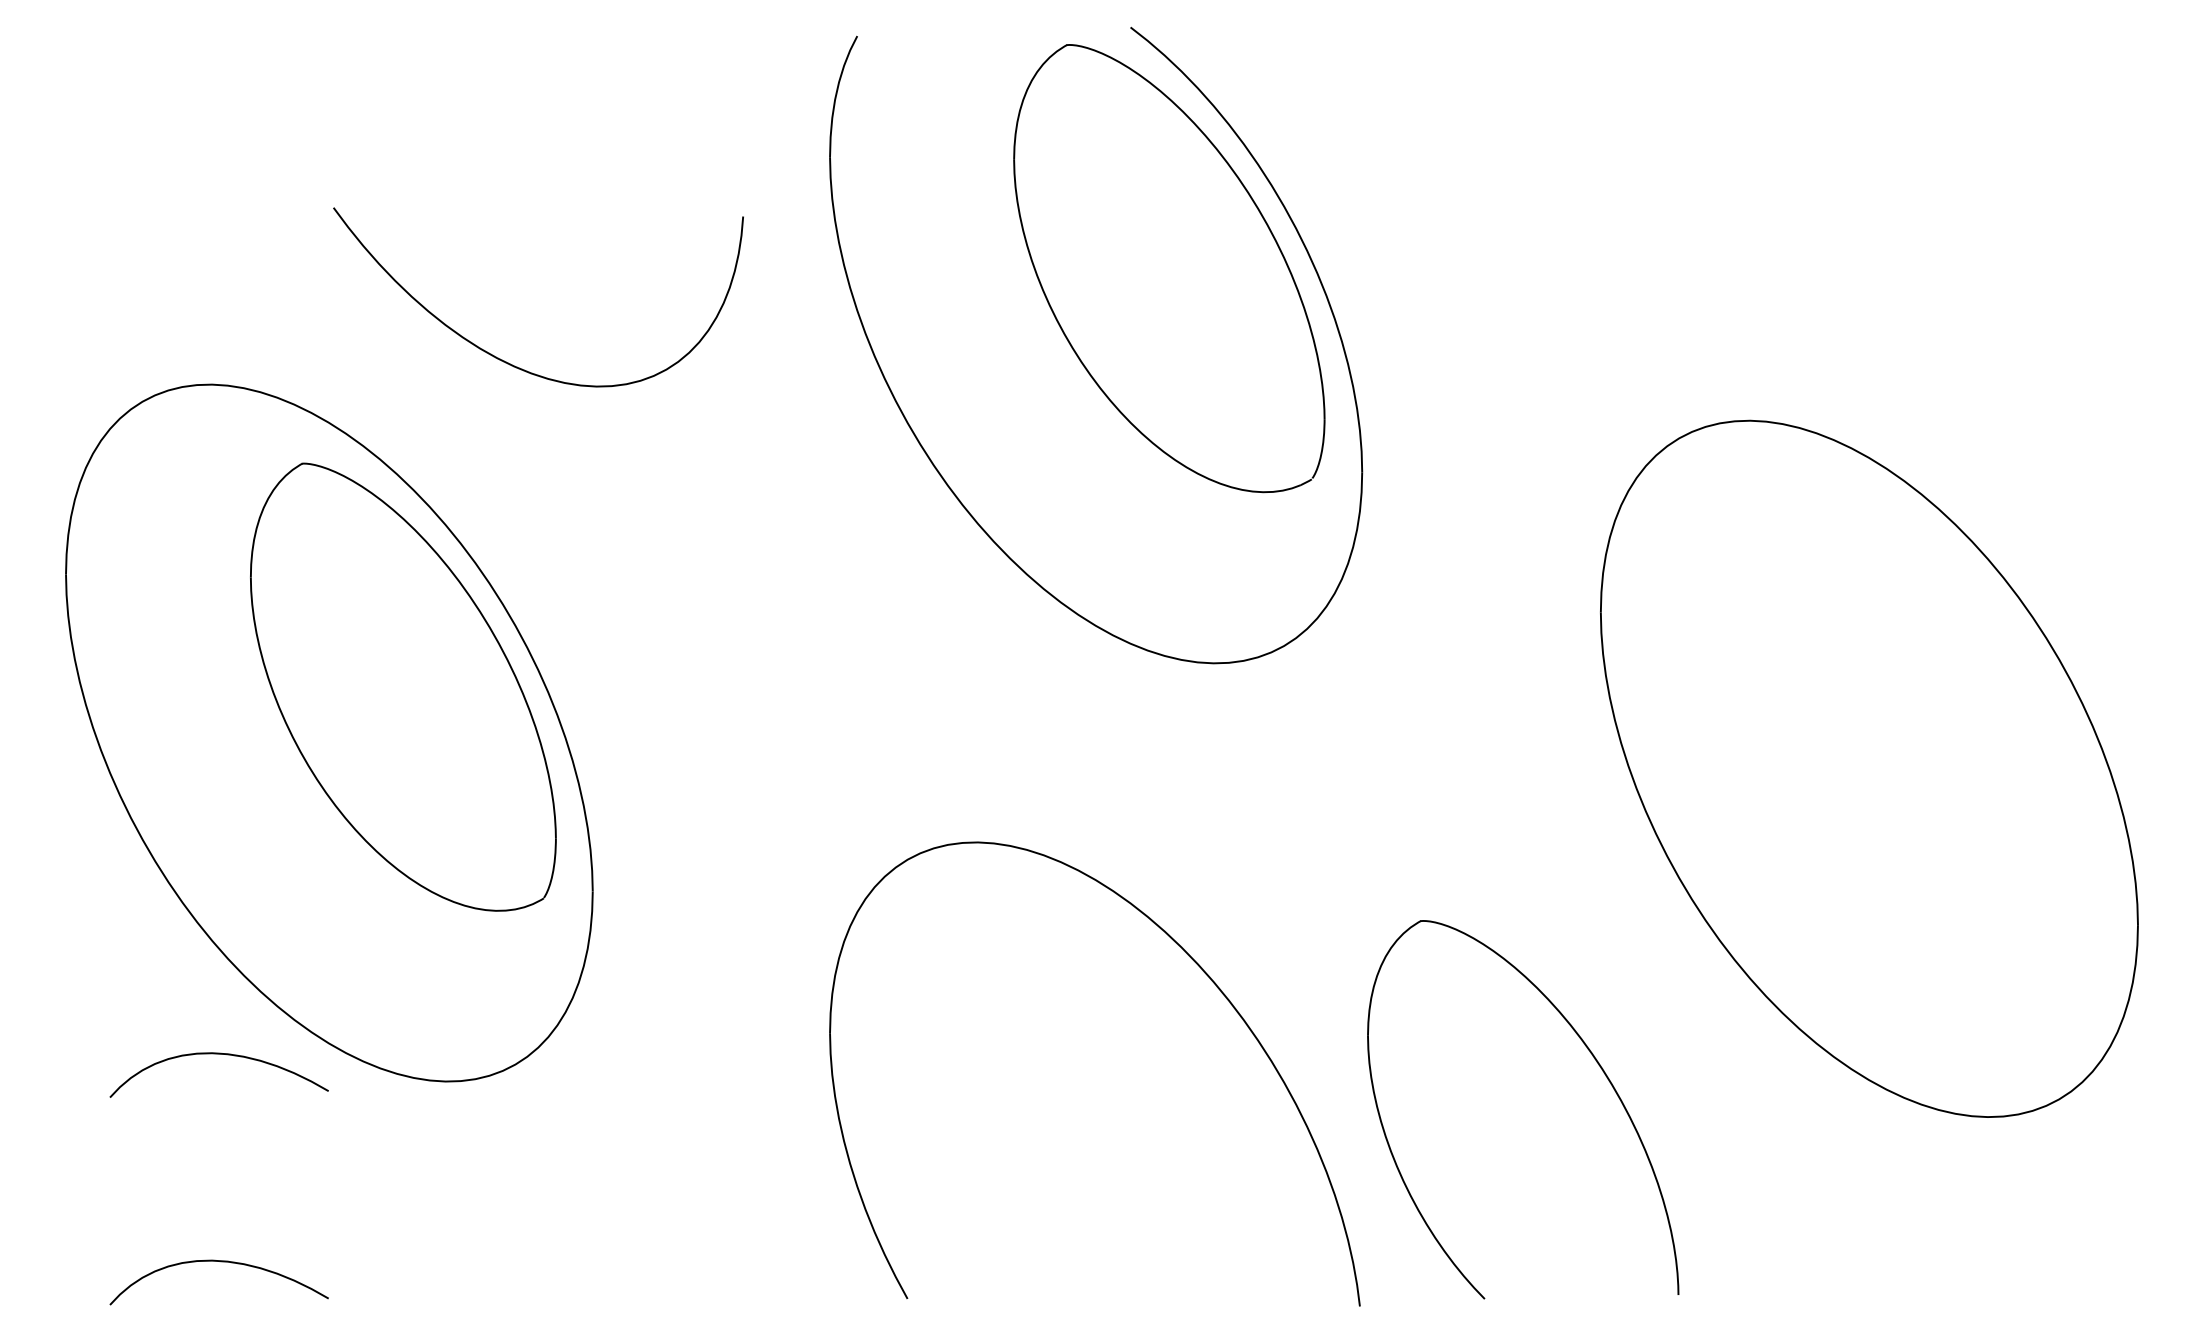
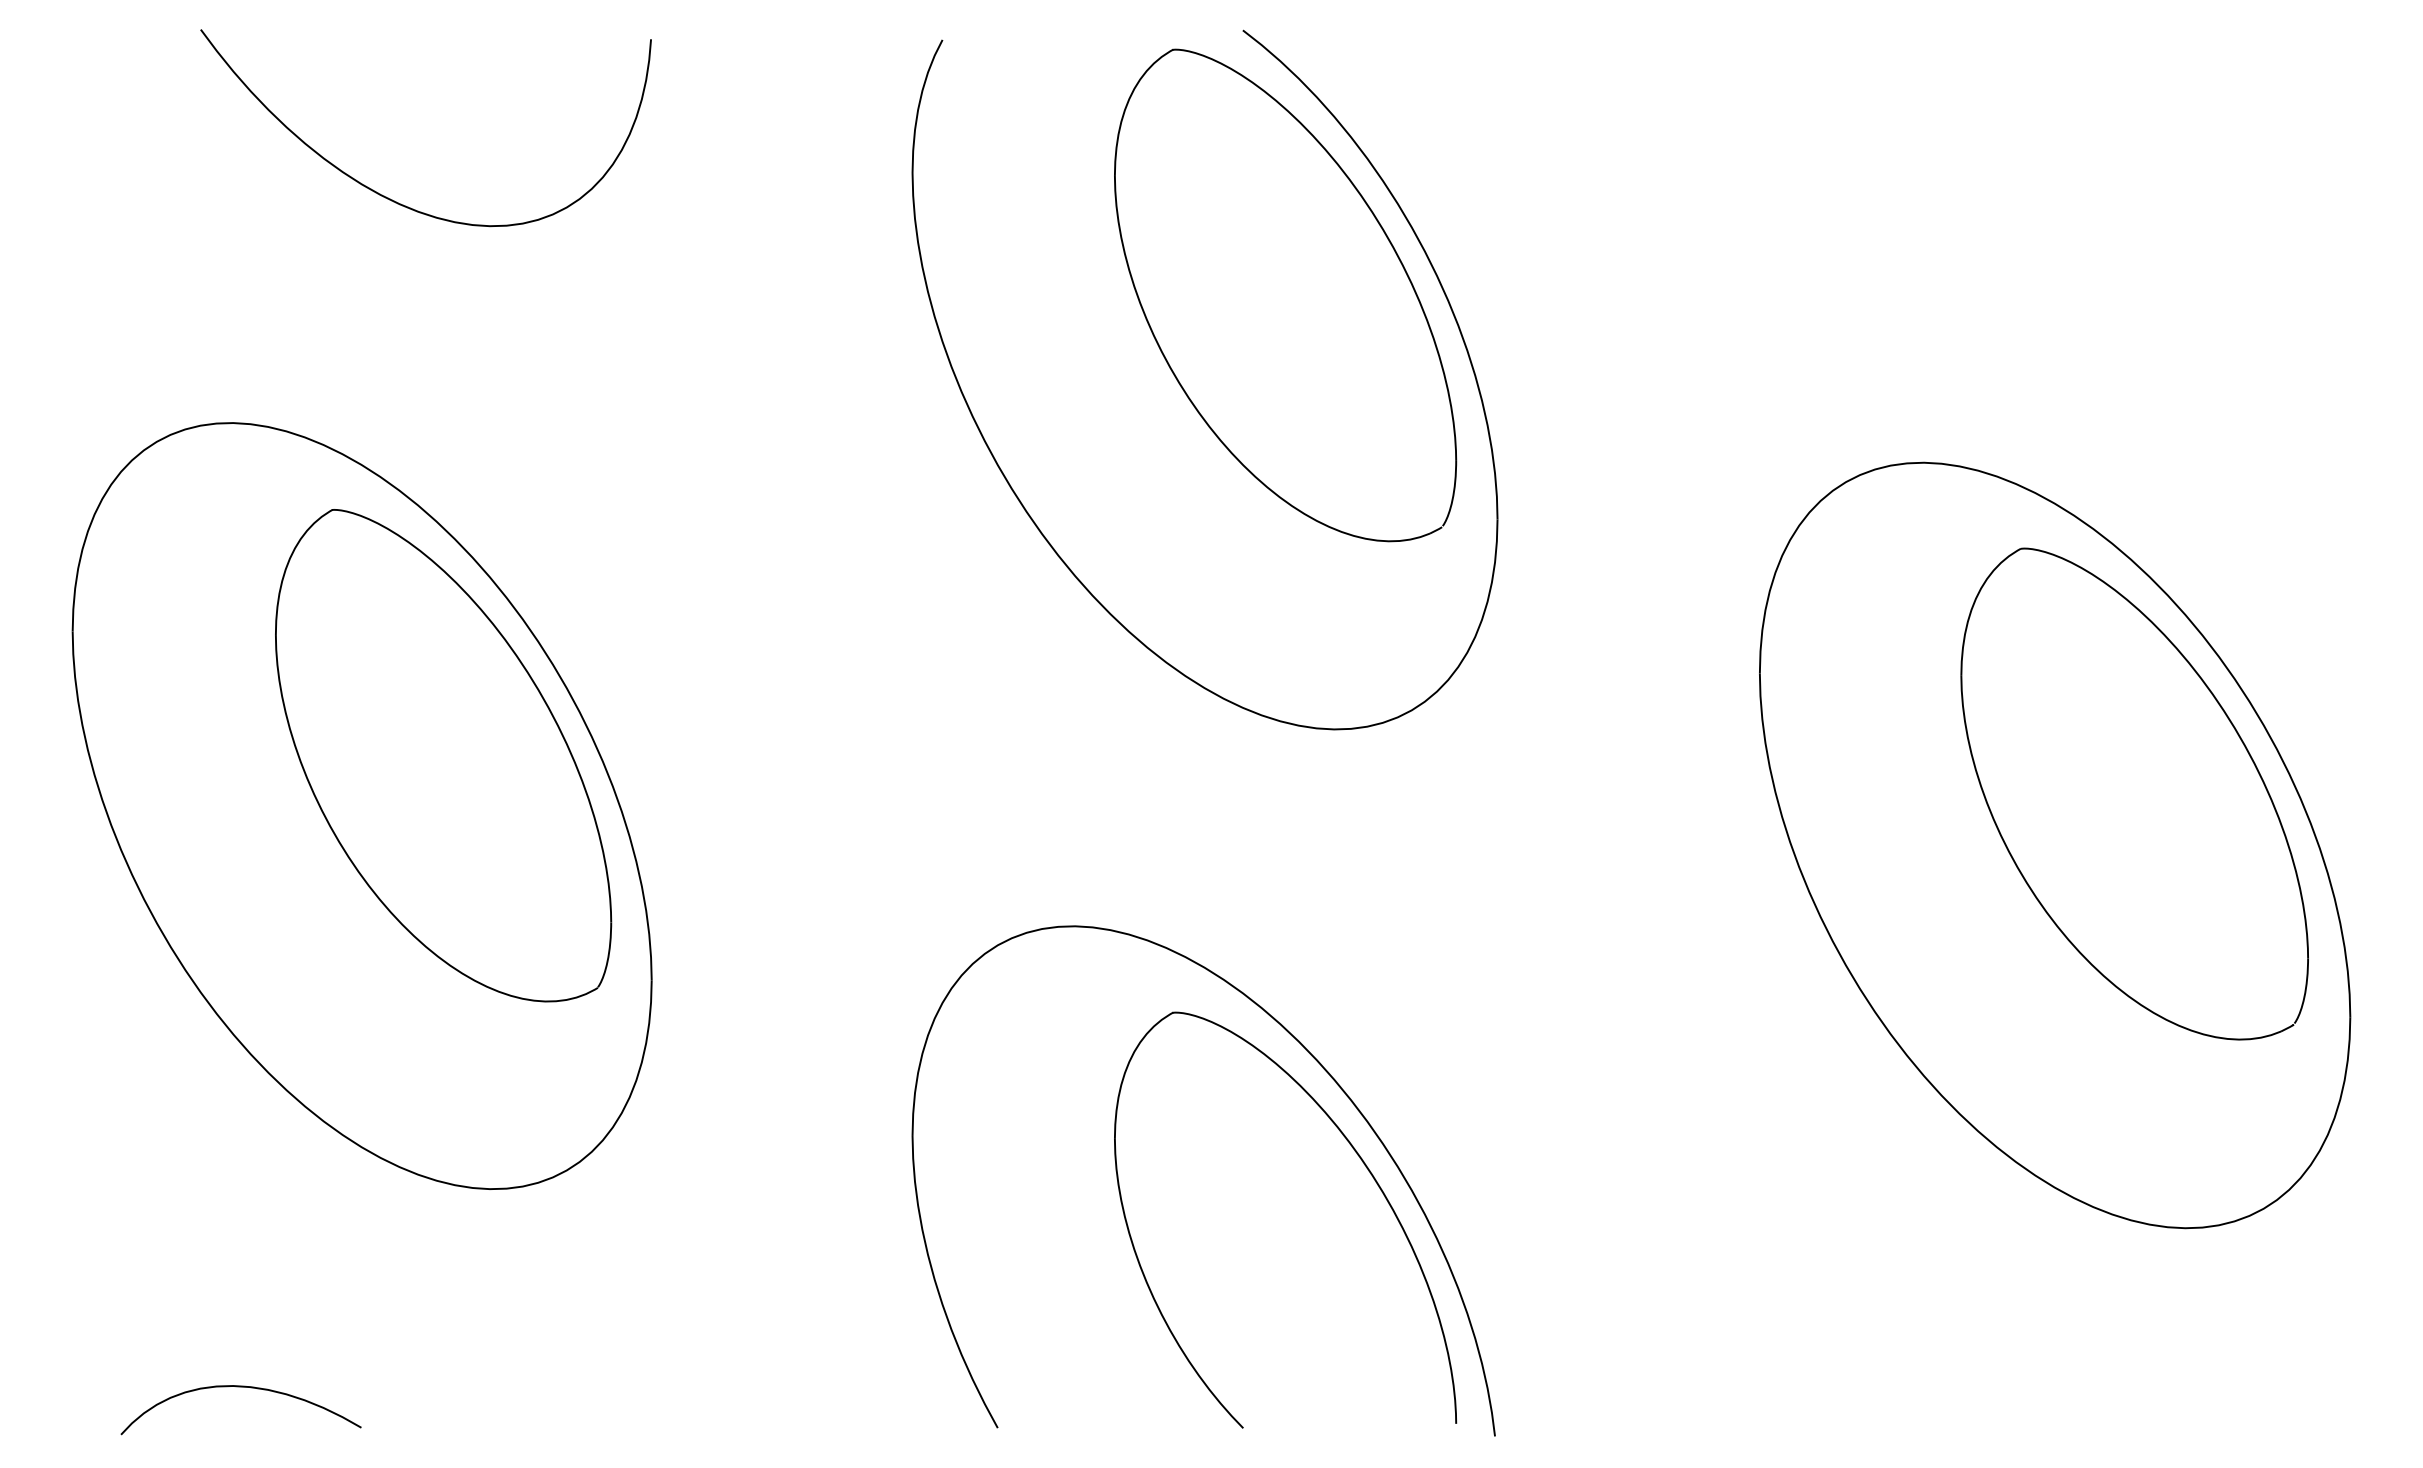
curve: (506, 361) -> (390, 198), moved
part: (1941, 721) -> (2134, 793), added
curve: (218, 1054) -> (240, 1159), removed
part: (1595, 1060) -> (1364, 1165), moved

